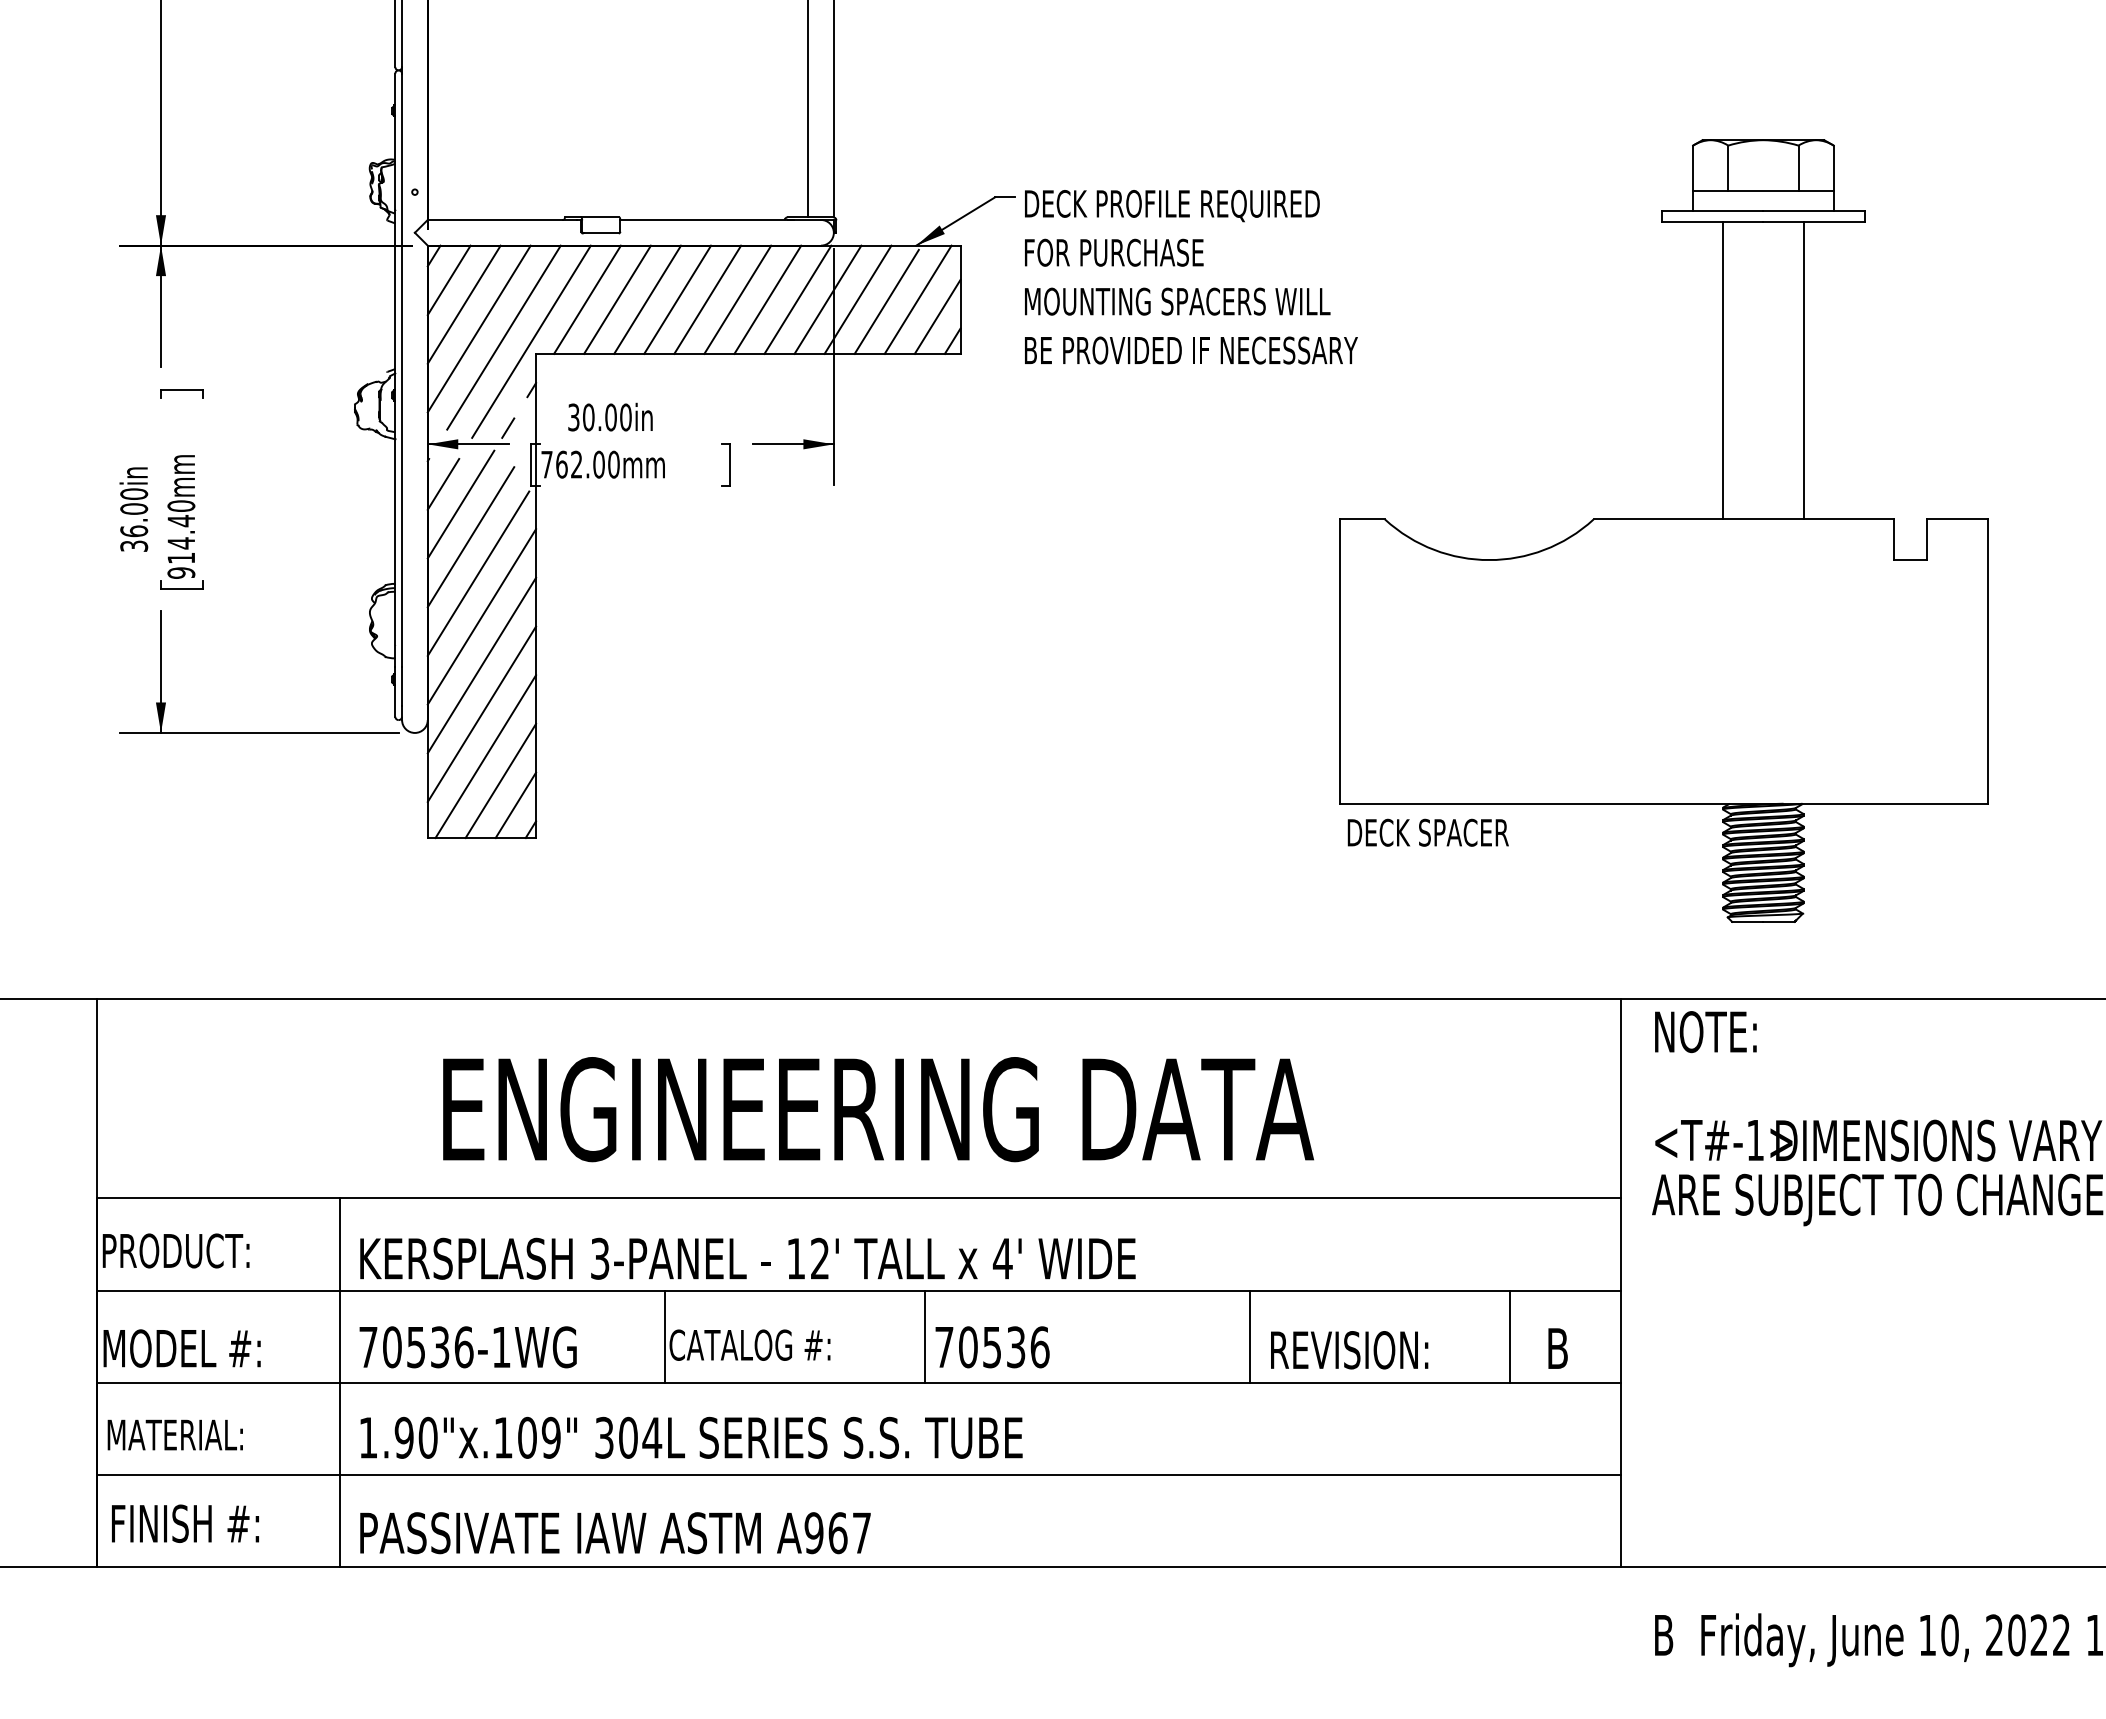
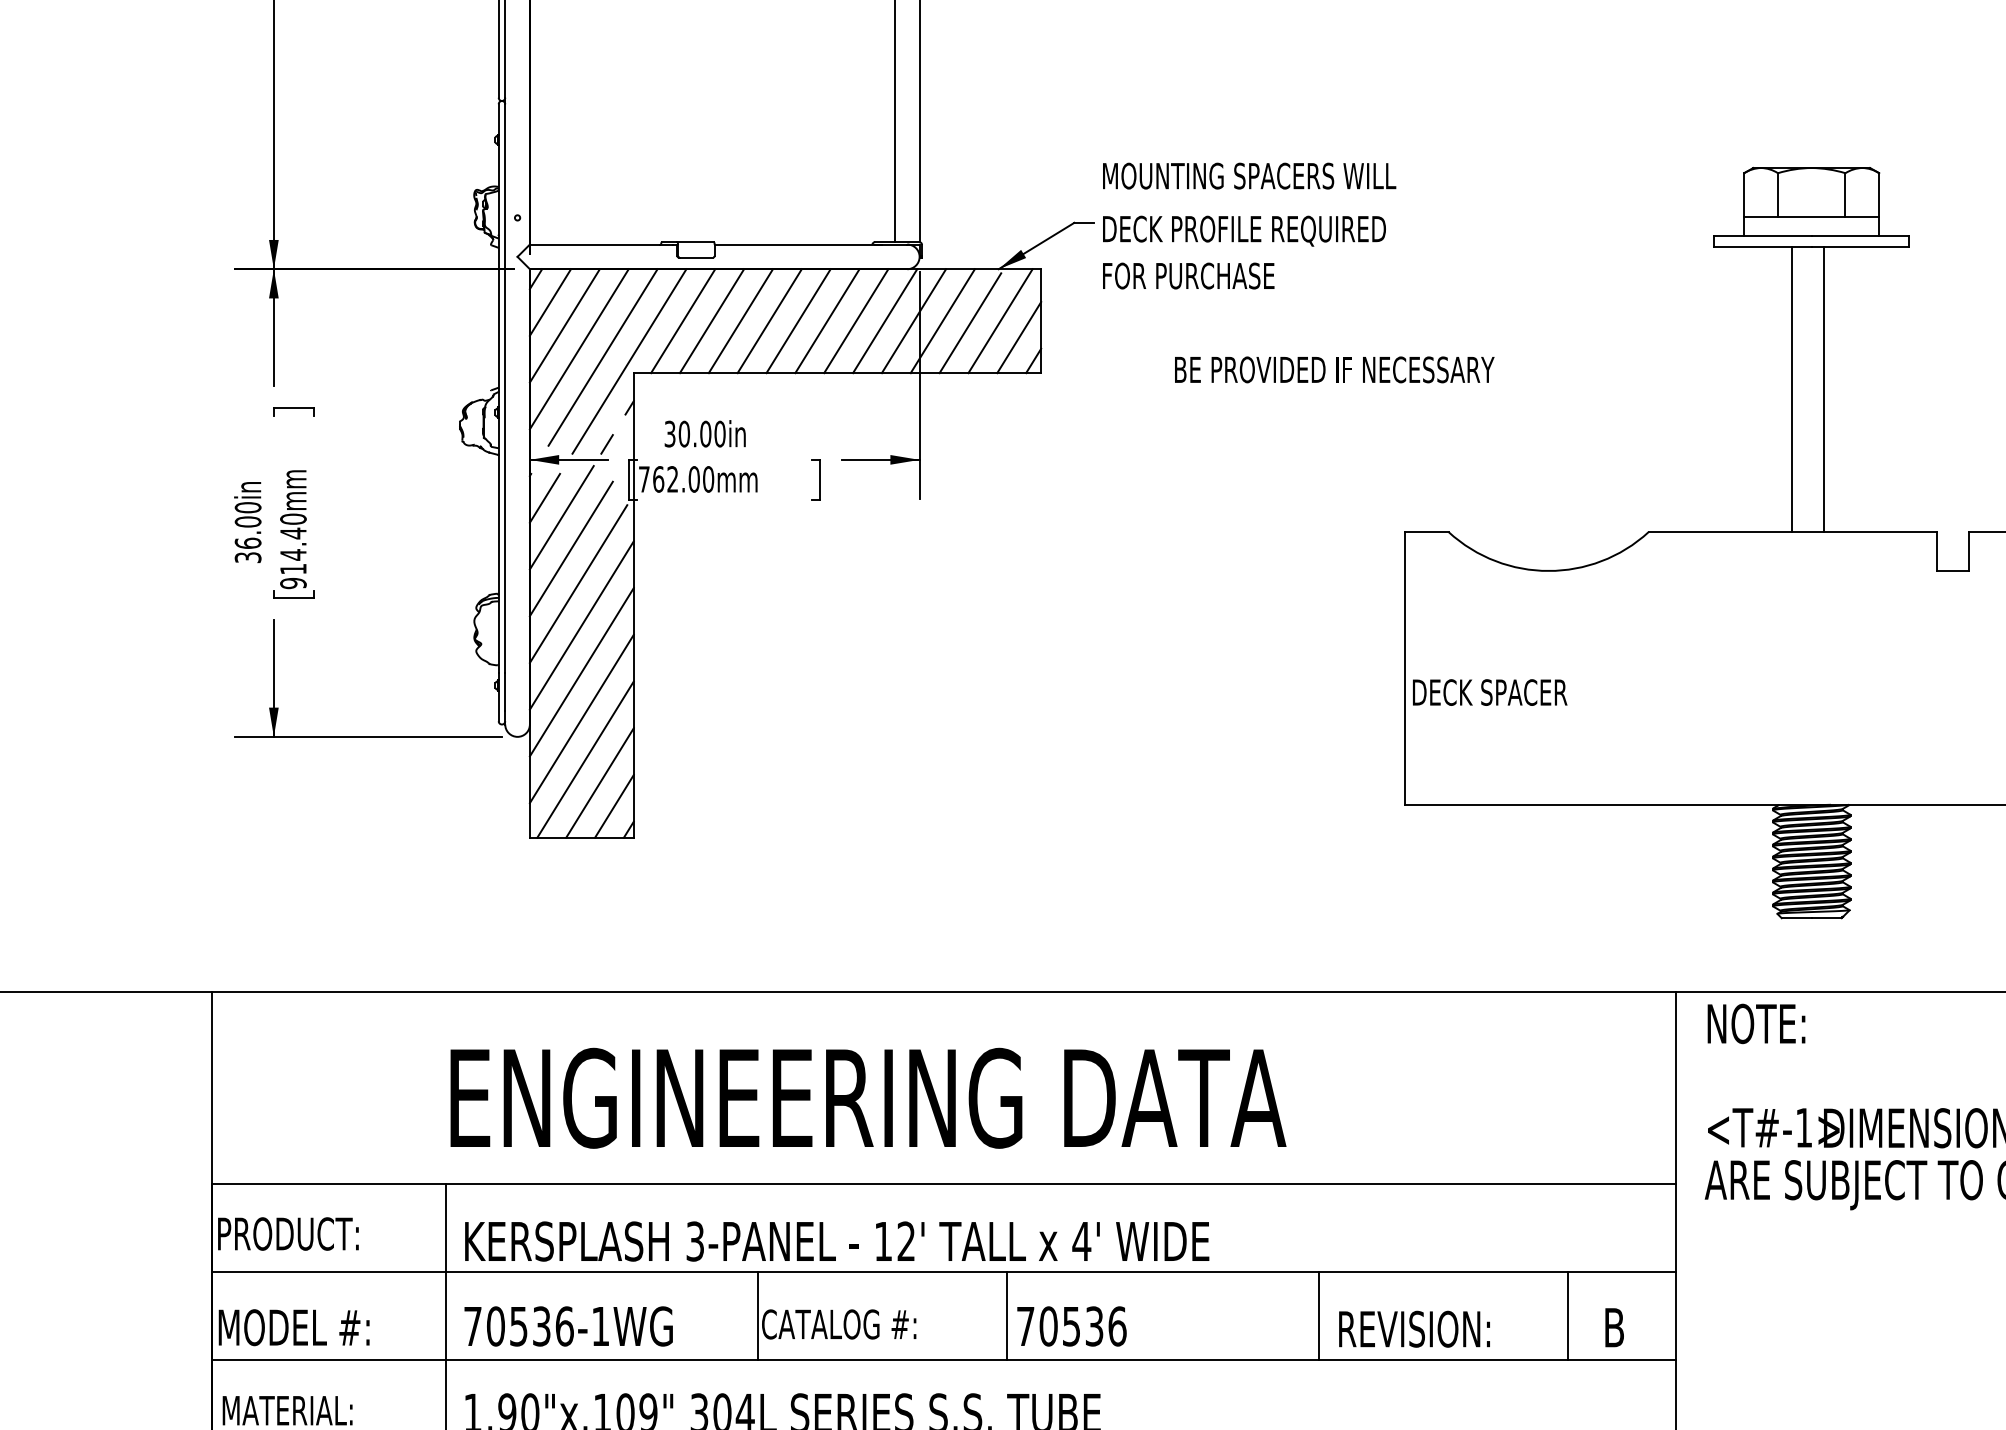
text: (1177, 301) -> (1249, 175), moved
text: (1191, 350) -> (1334, 369), moved
line: (1722, 370) -> (1823, 389), moved
line: (1804, 370) -> (1792, 389), moved
text: (1427, 832) -> (1489, 692), moved
text: (878, 1109) -> (868, 1098), moved

